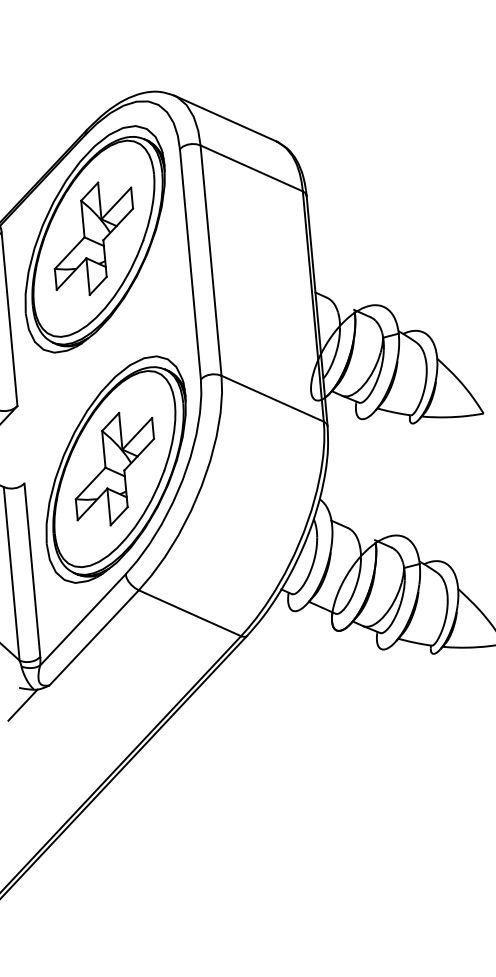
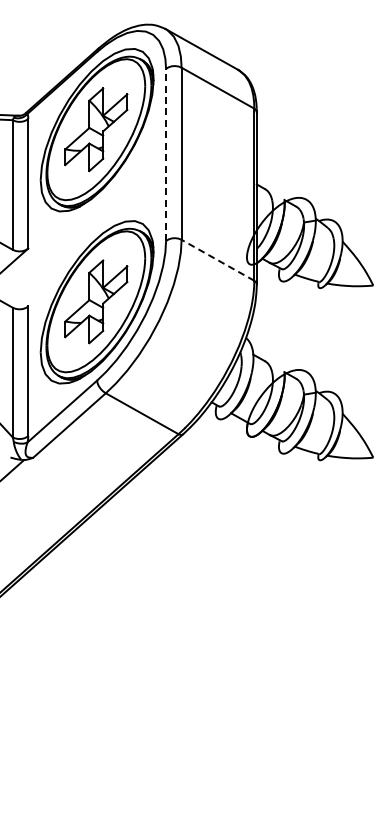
line: (190, 263) -> (166, 154), solid -> dashed
line: (272, 399) -> (217, 260), solid -> dashed

